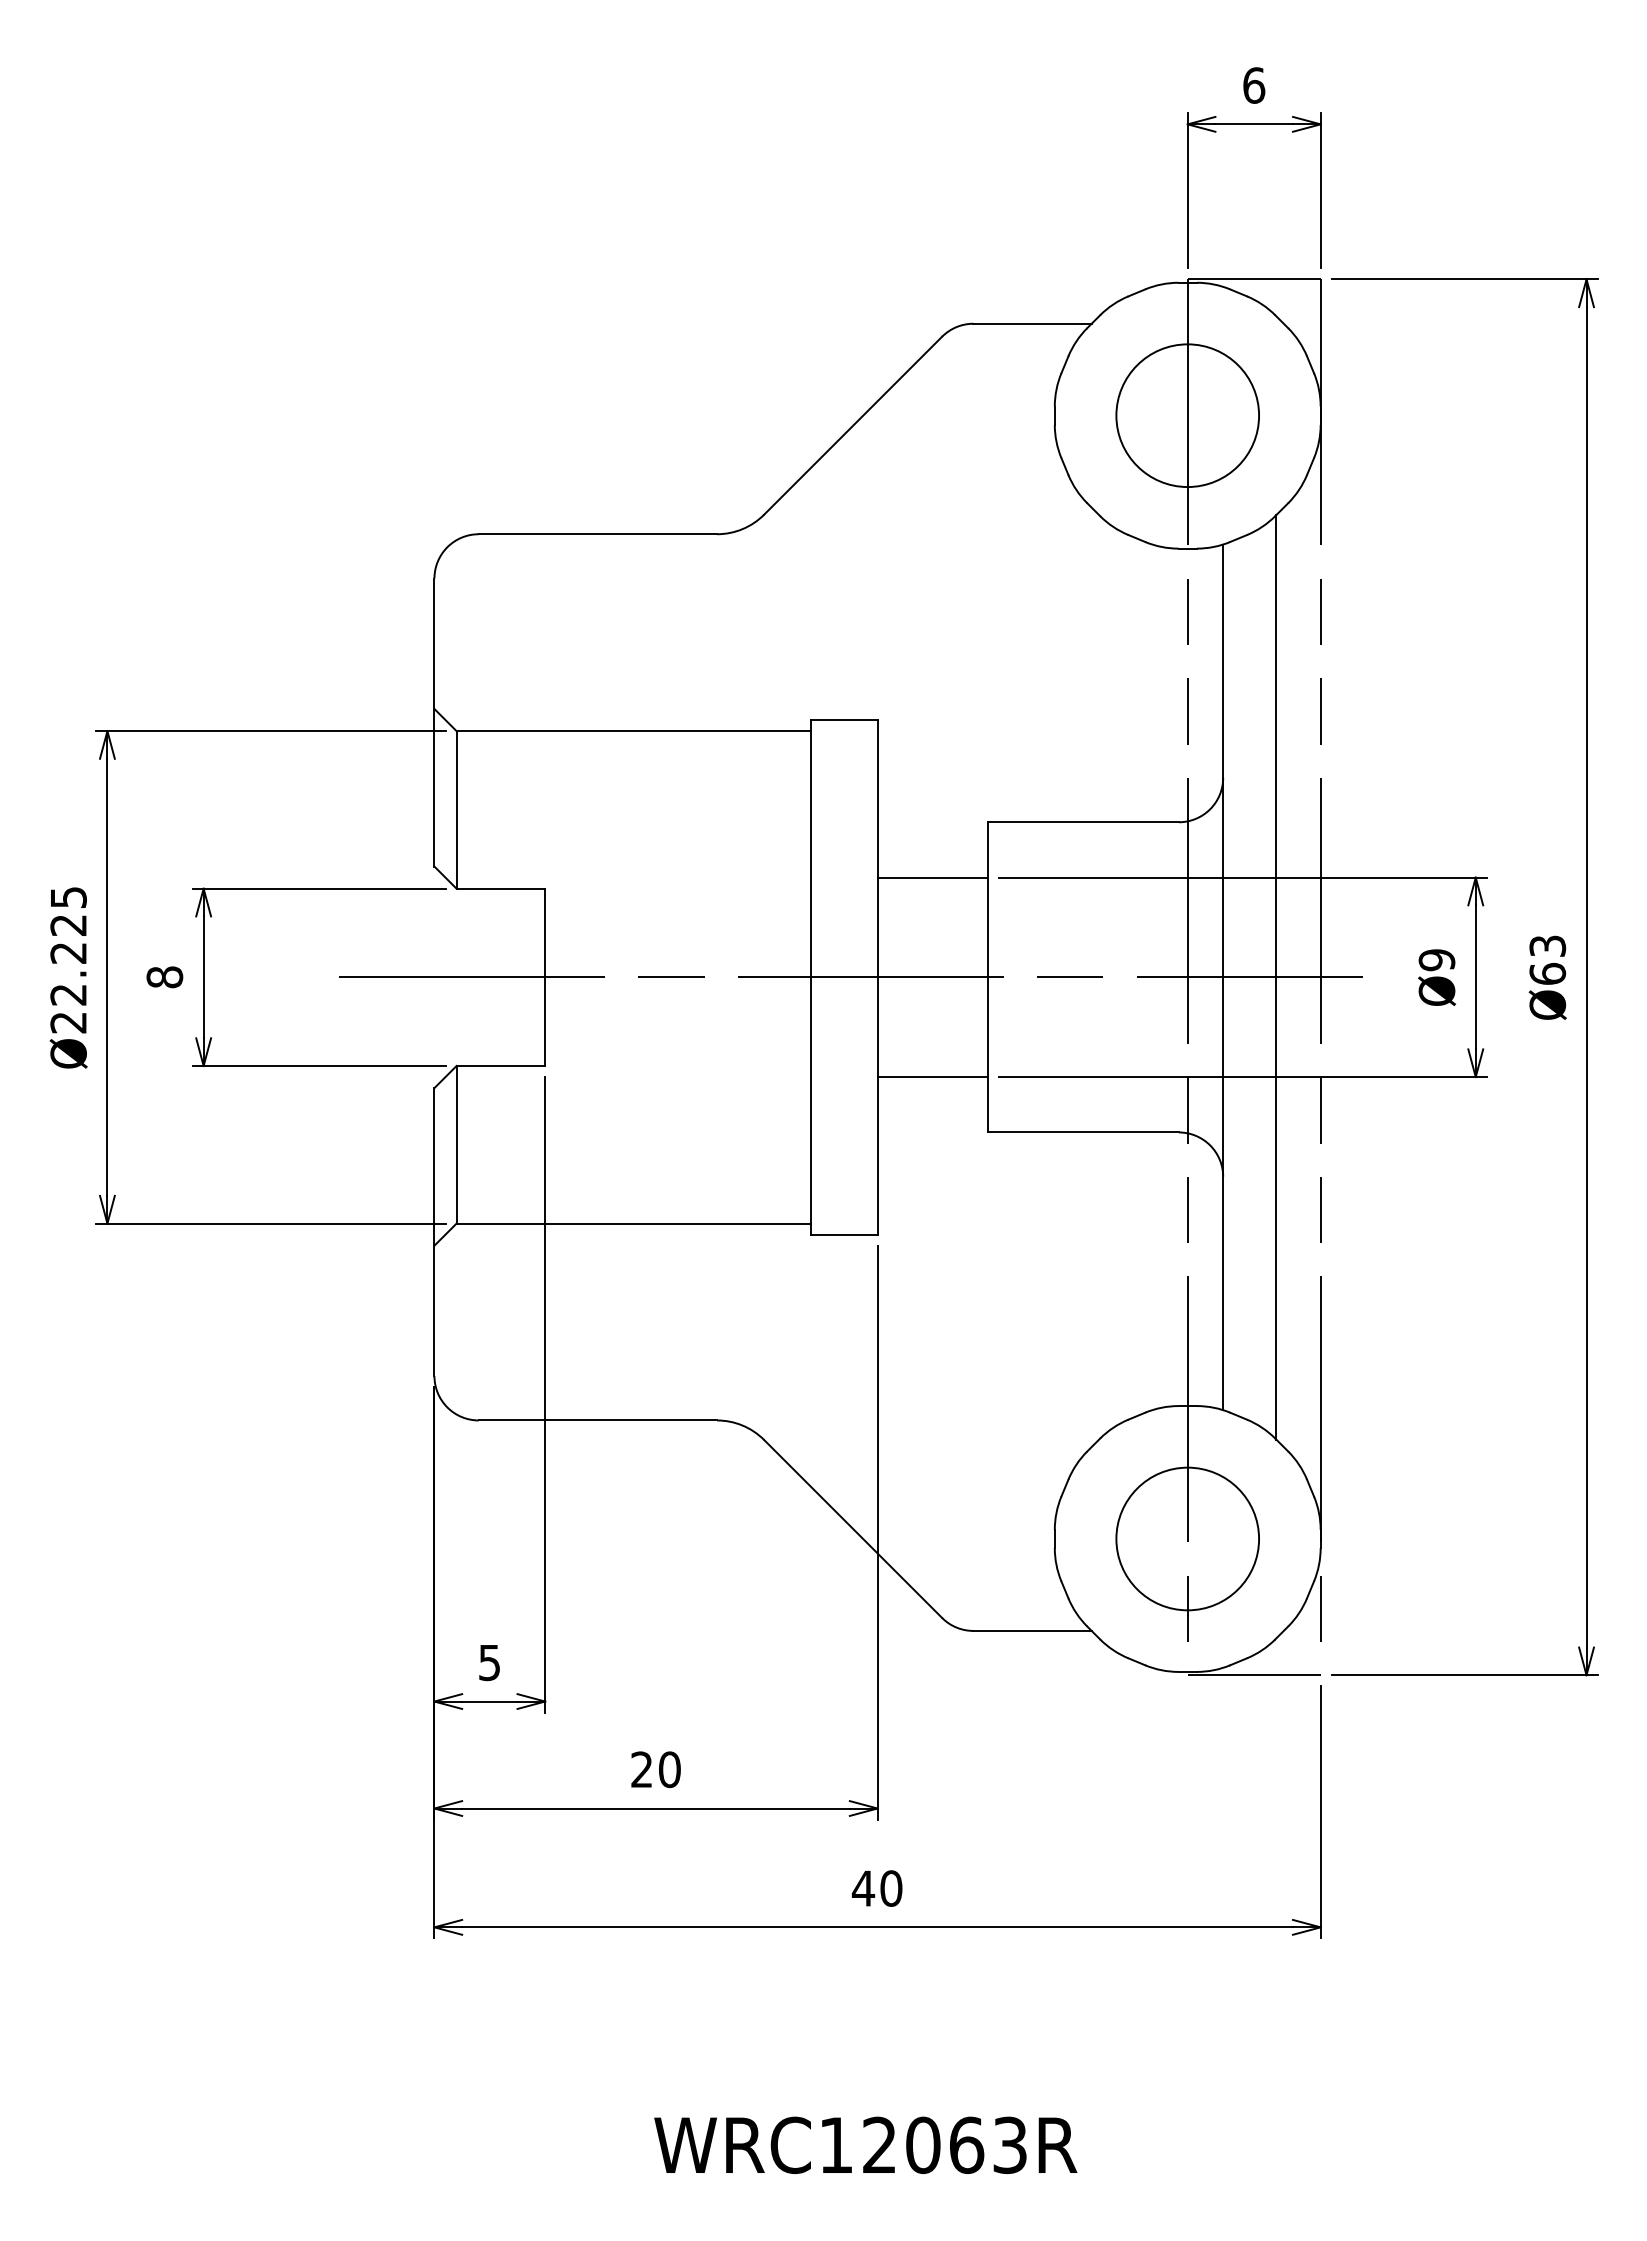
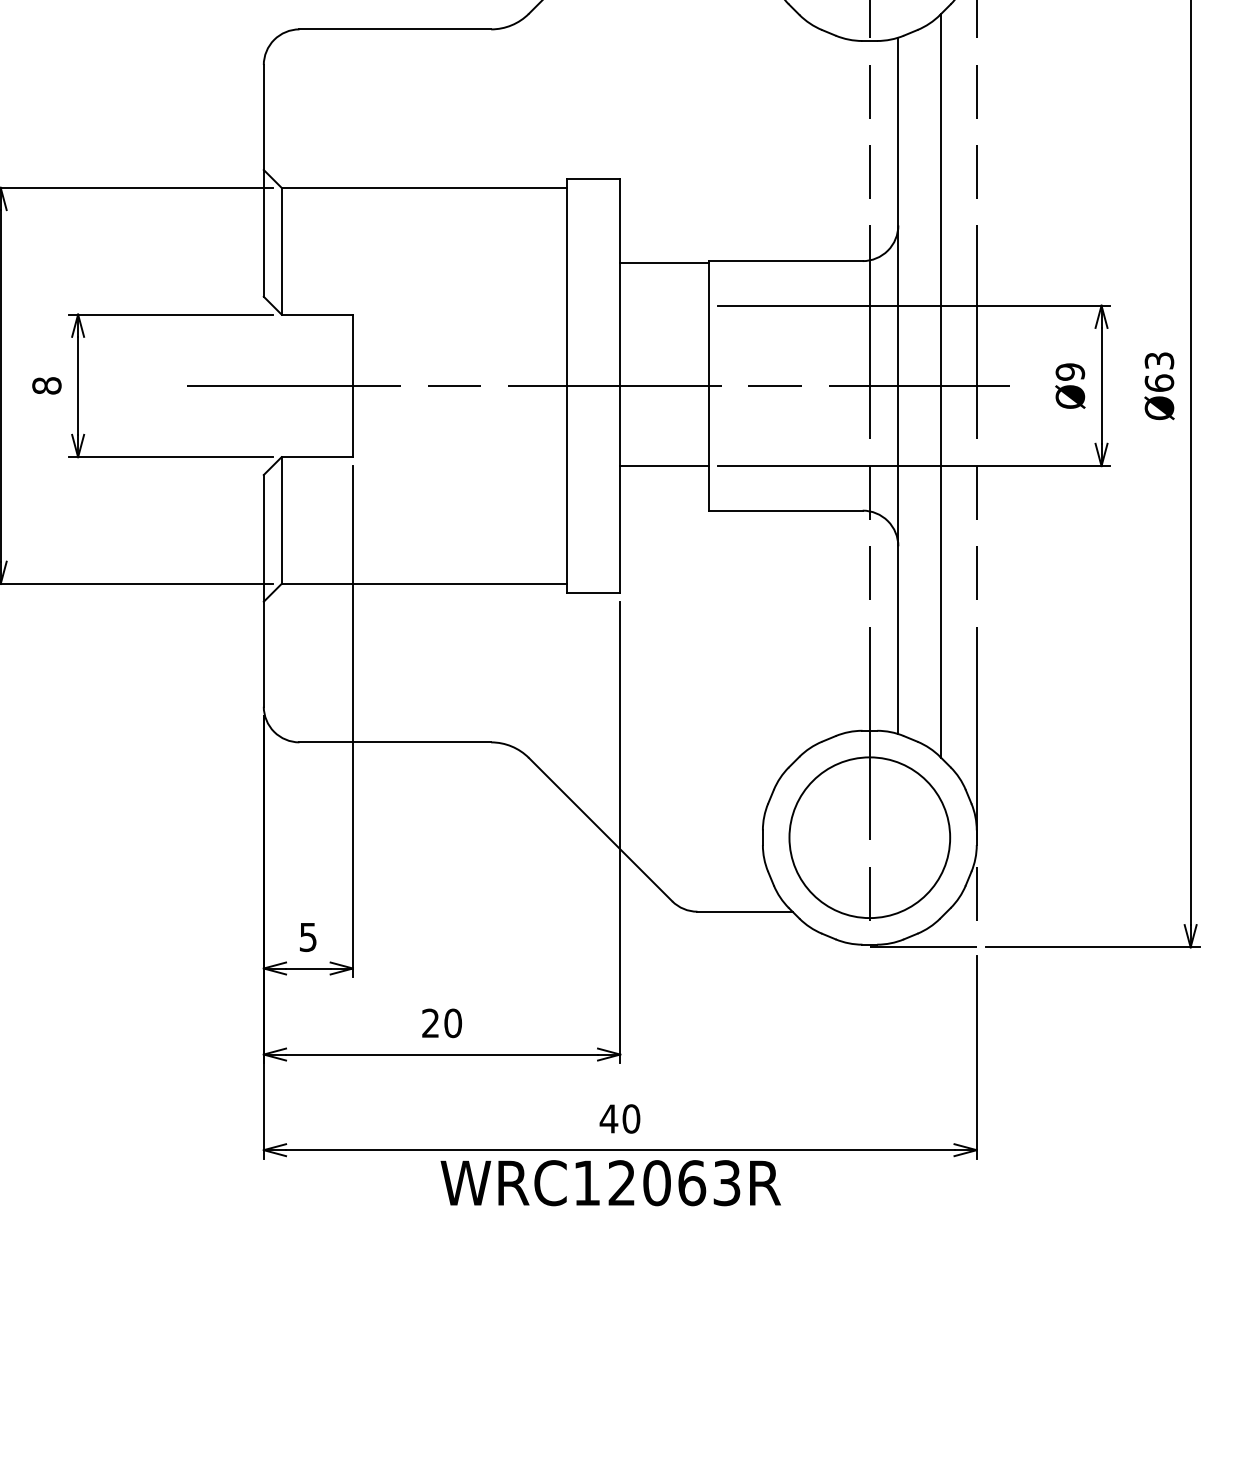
line: (932, 877) -> (664, 262), moved
circle: (1187, 1538) -> (869, 837), size x1.4
text: (865, 2144) -> (610, 1182), moved

